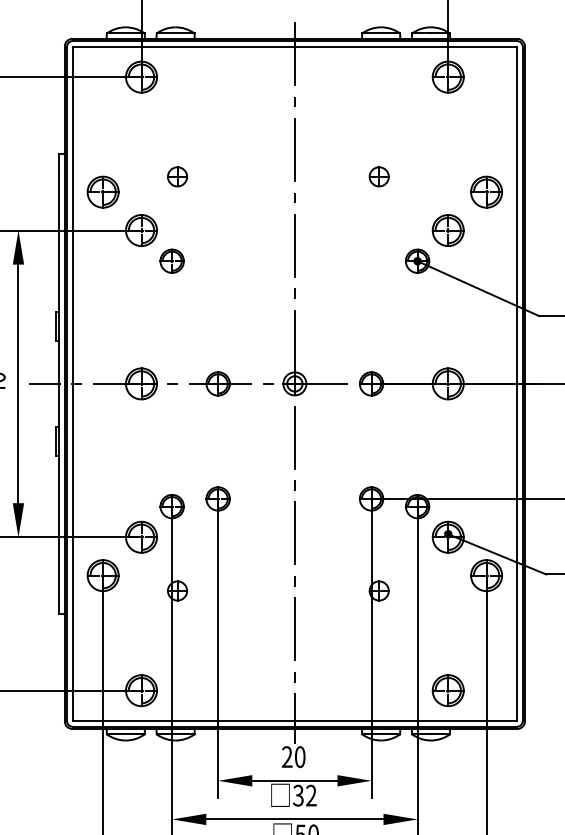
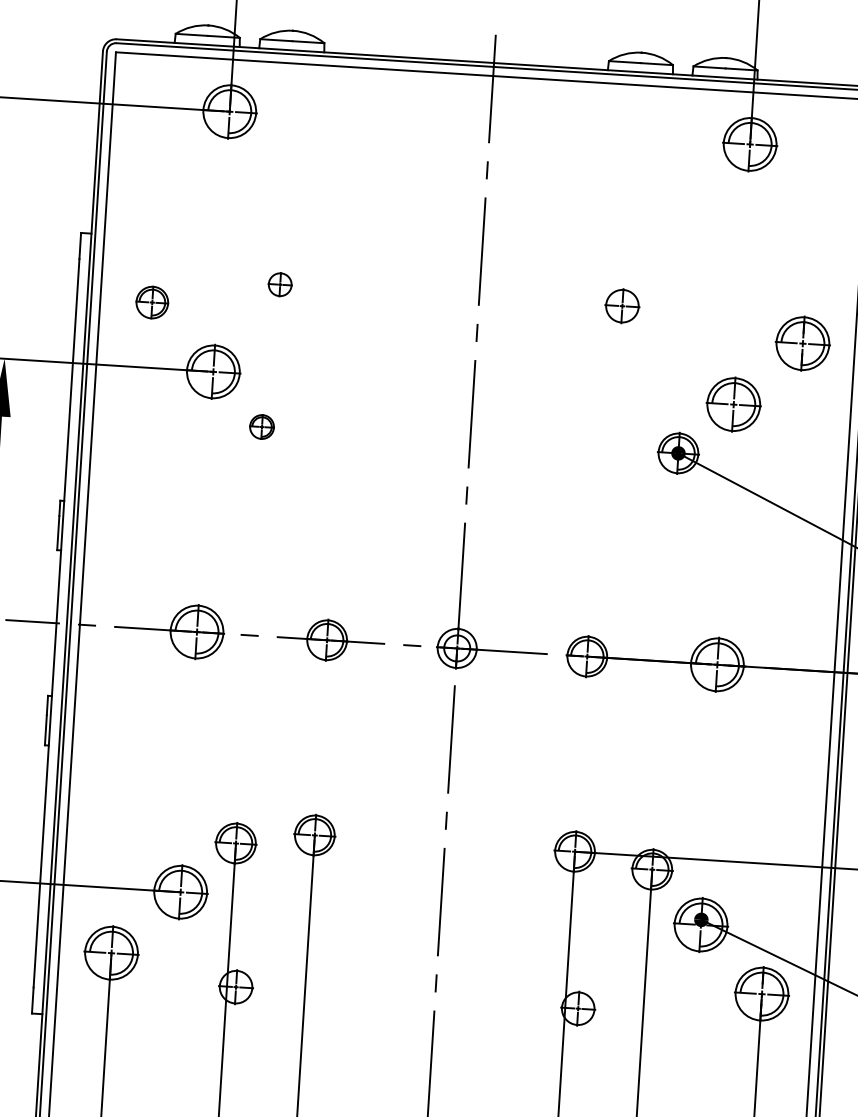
part: (177, 176) -> (280, 284), size x0.7
part: (102, 191) -> (151, 301), size x0.6
part: (171, 260) -> (261, 425), size x0.6

